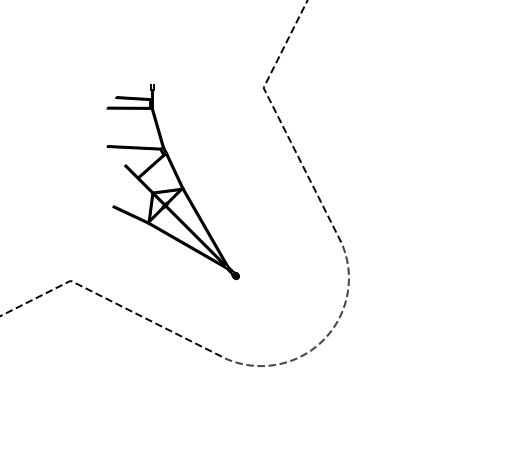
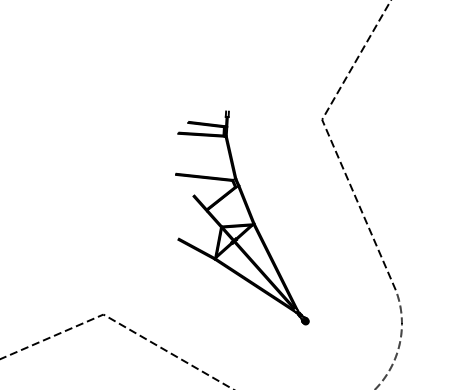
part: (172, 182) -> (243, 216), moved

